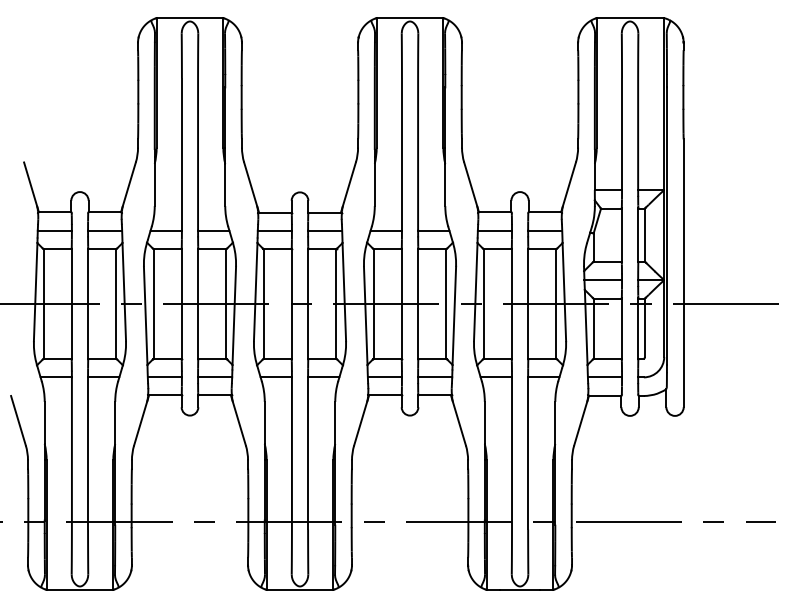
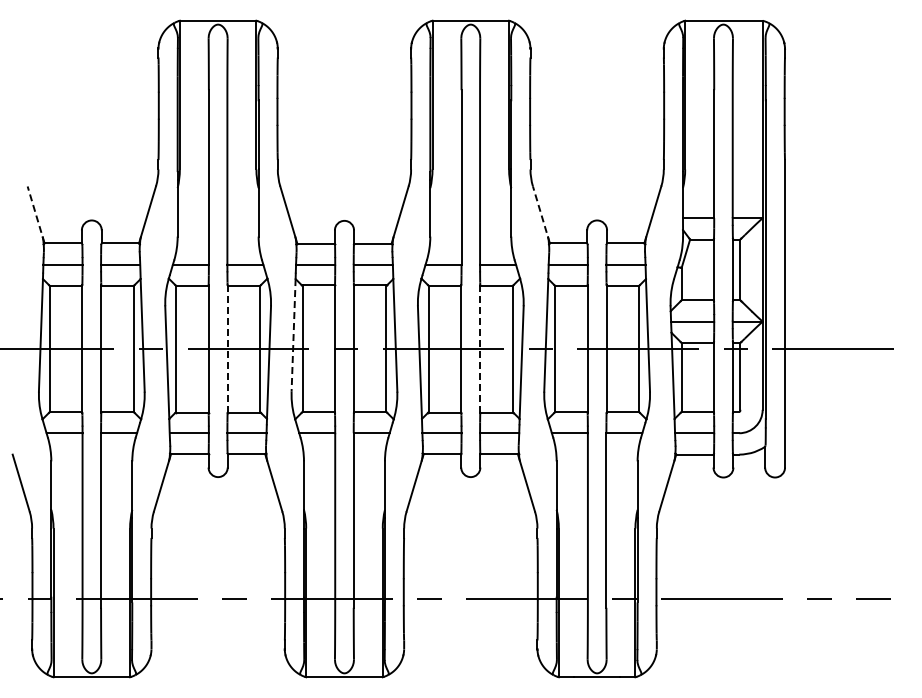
line: (31, 186) -> (36, 214), solid -> dashed
line: (471, 186) -> (541, 214), solid -> dashed
line: (255, 292) -> (293, 335), solid -> dashed
line: (198, 304) -> (227, 349), solid -> dashed
line: (418, 304) -> (480, 349), solid -> dashed

